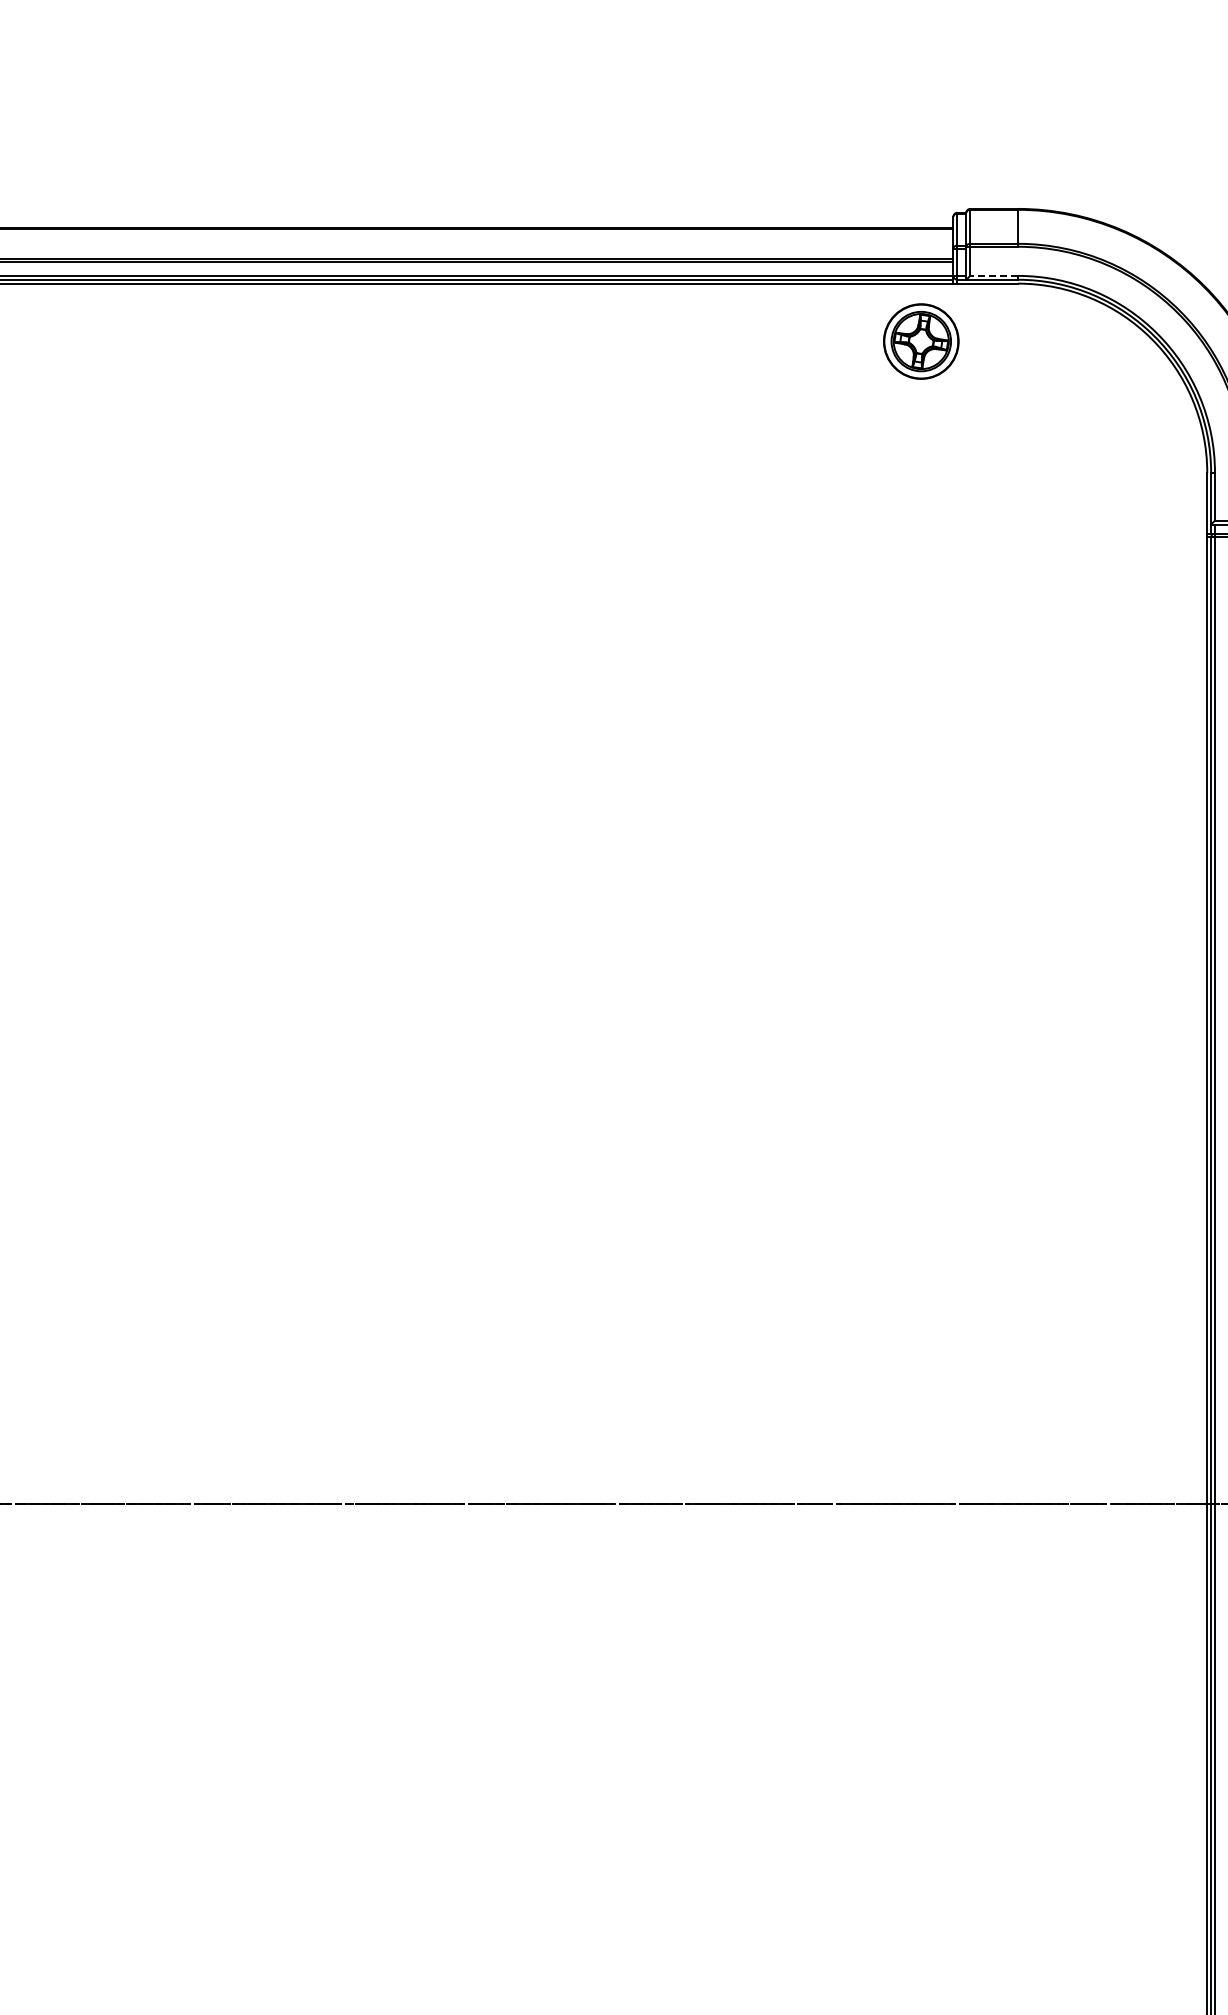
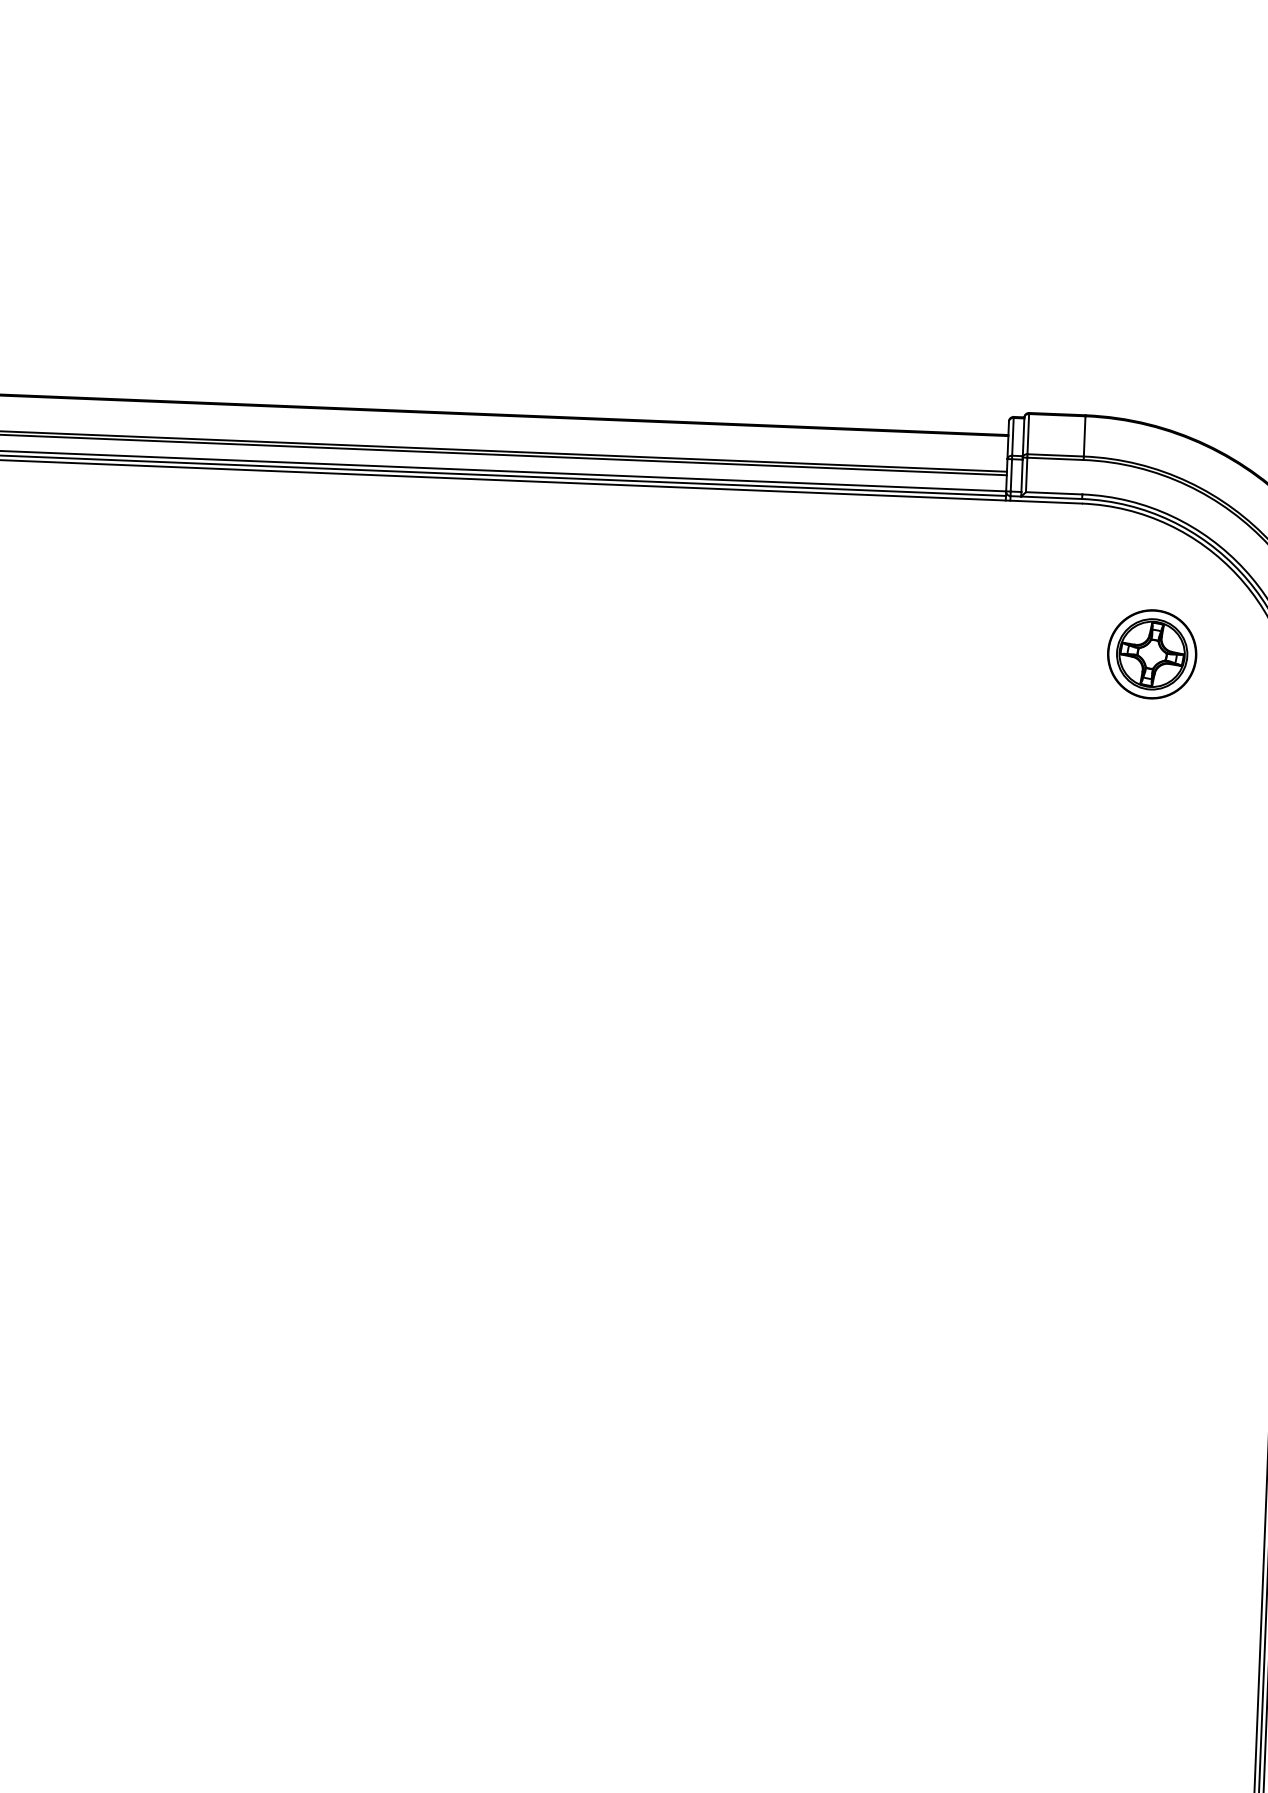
line: (994, 275) -> (1054, 492), dashed -> solid
part: (921, 341) -> (1152, 654), moved

